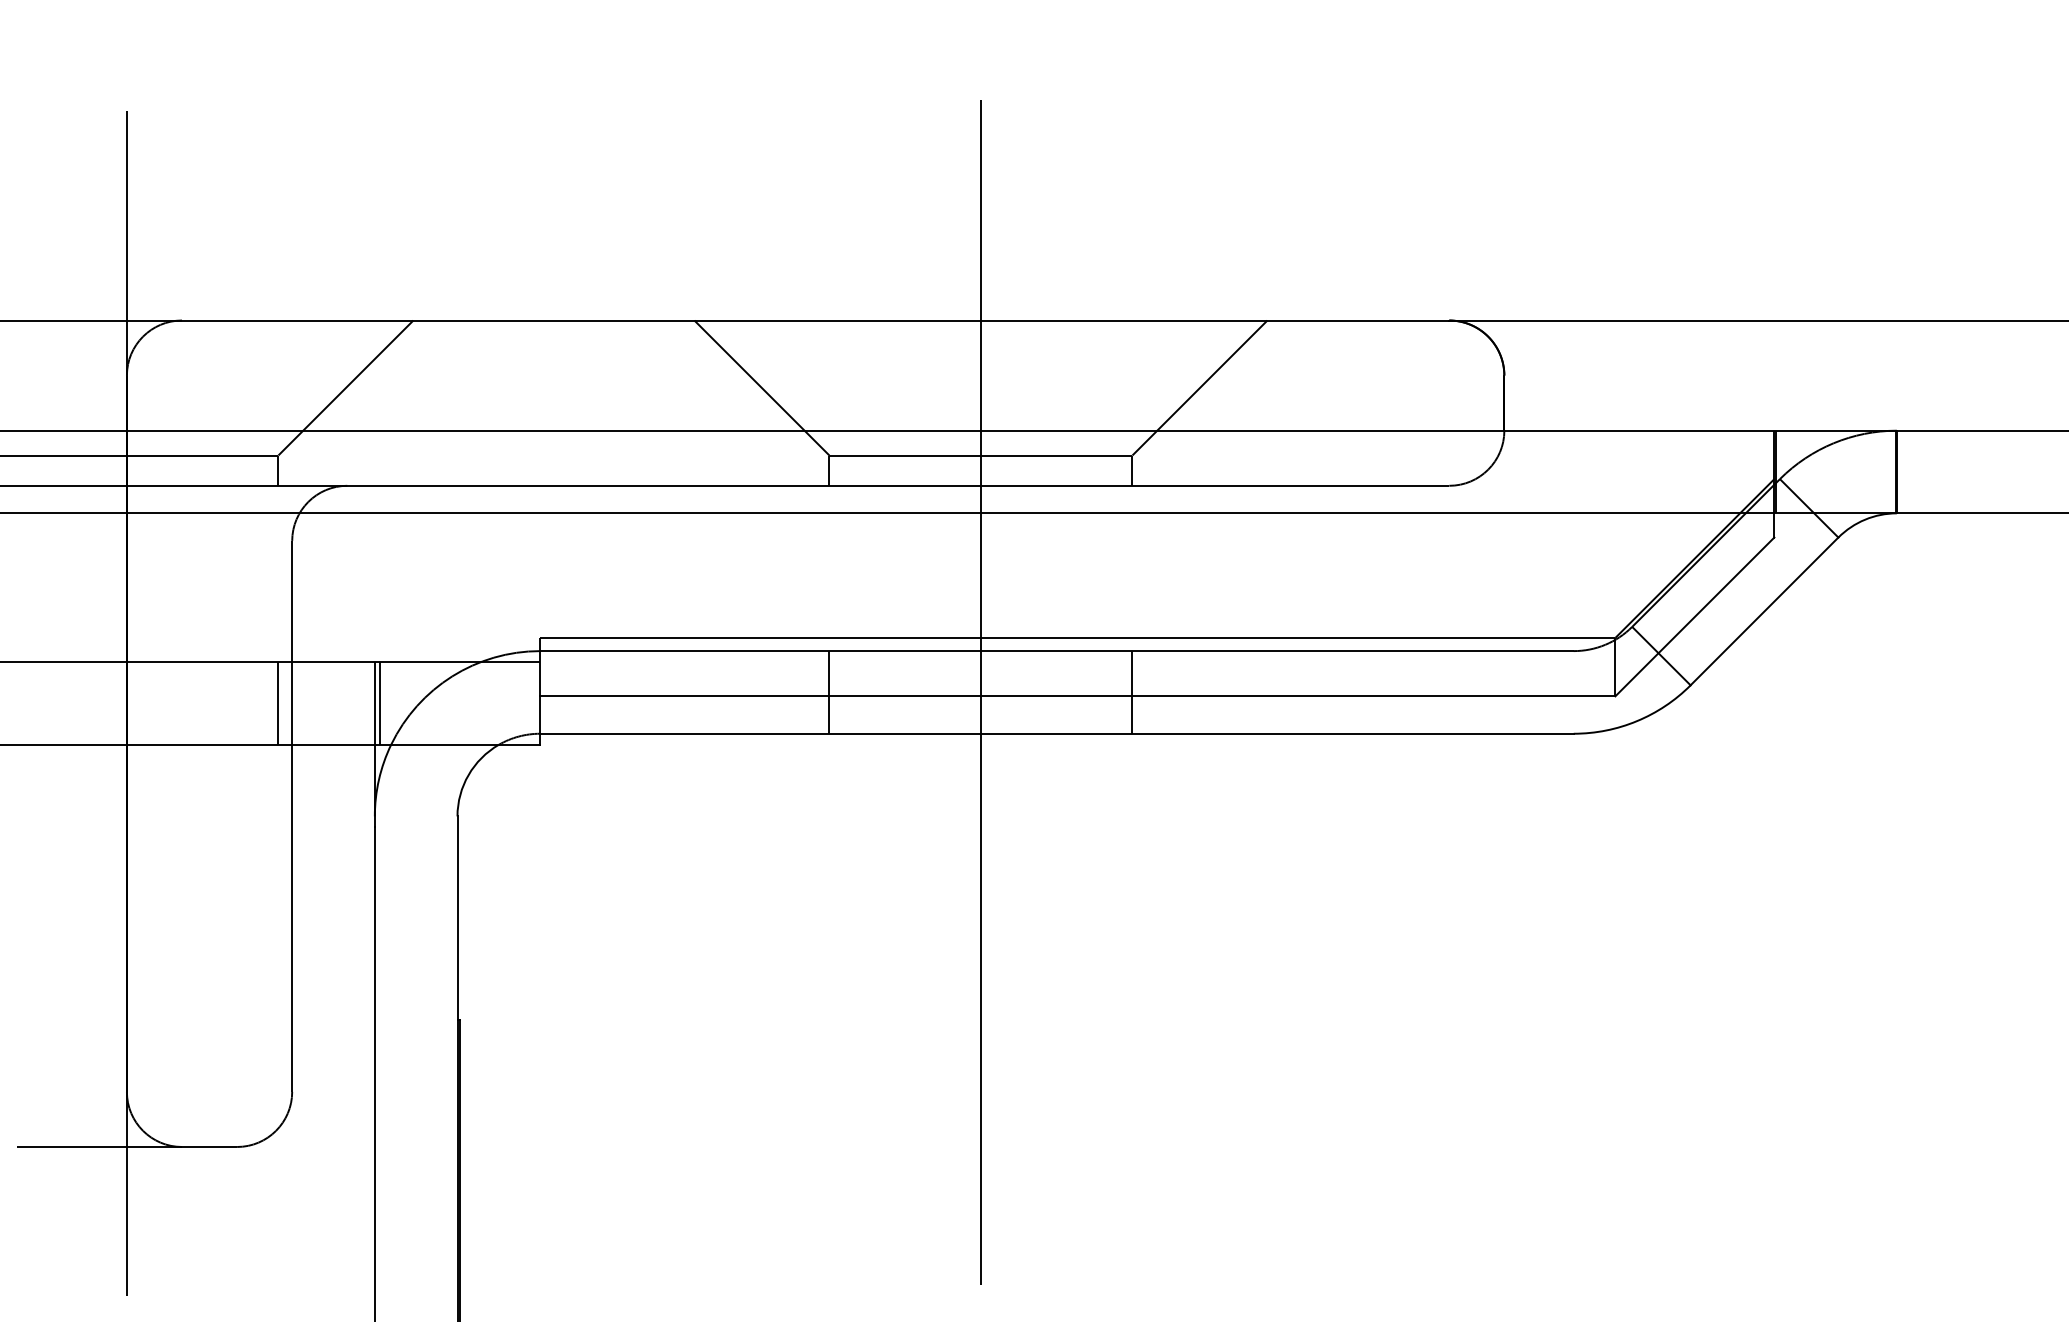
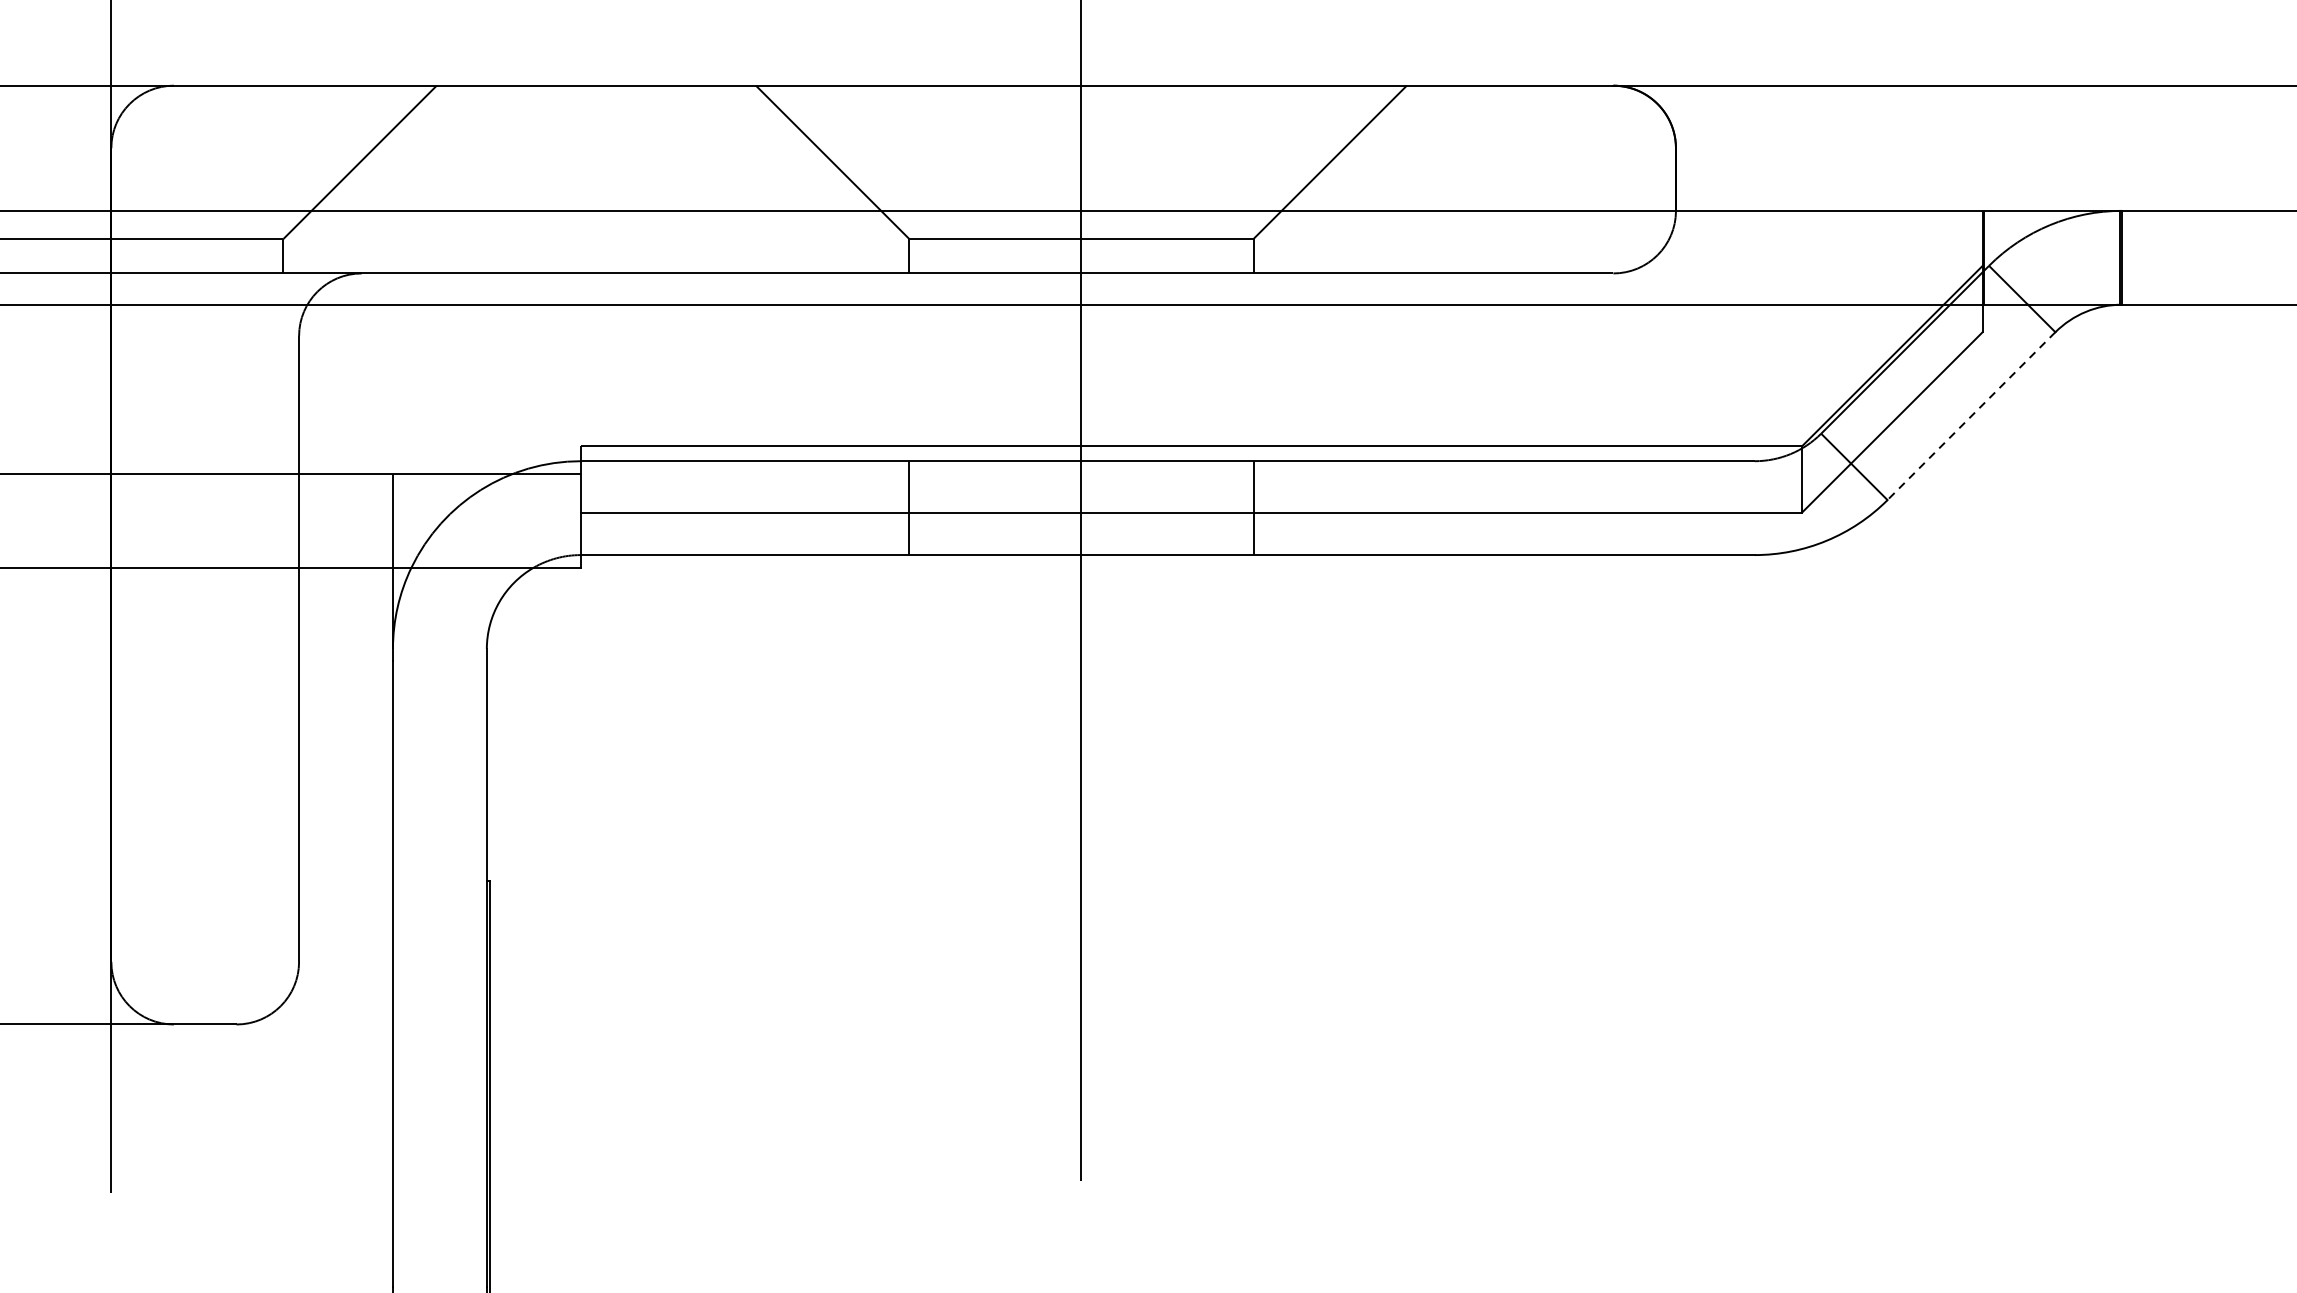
line: (1764, 611) -> (1971, 416), solid -> dashed
line: (278, 703) -> (283, 520), removed
line: (380, 703) -> (399, 520), removed

